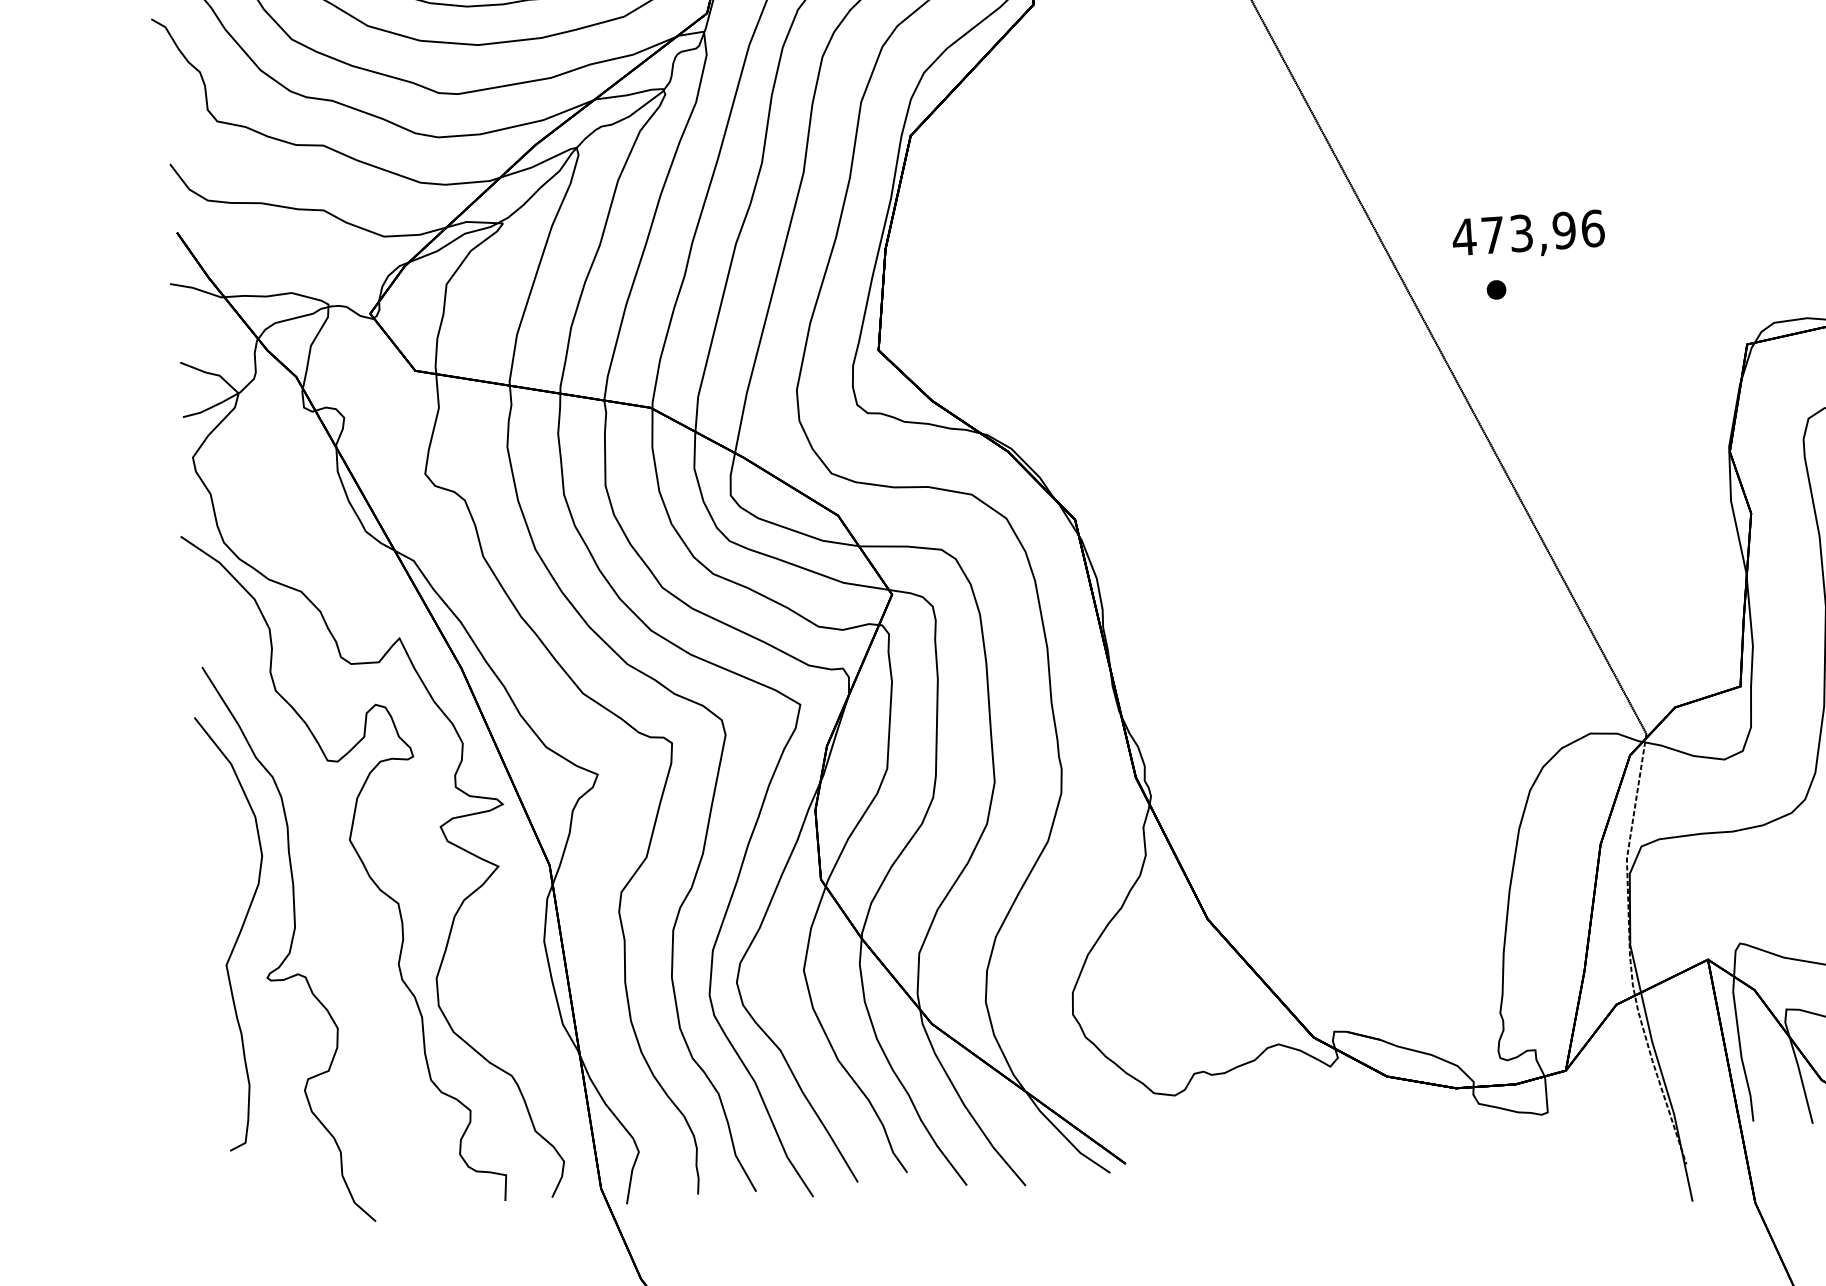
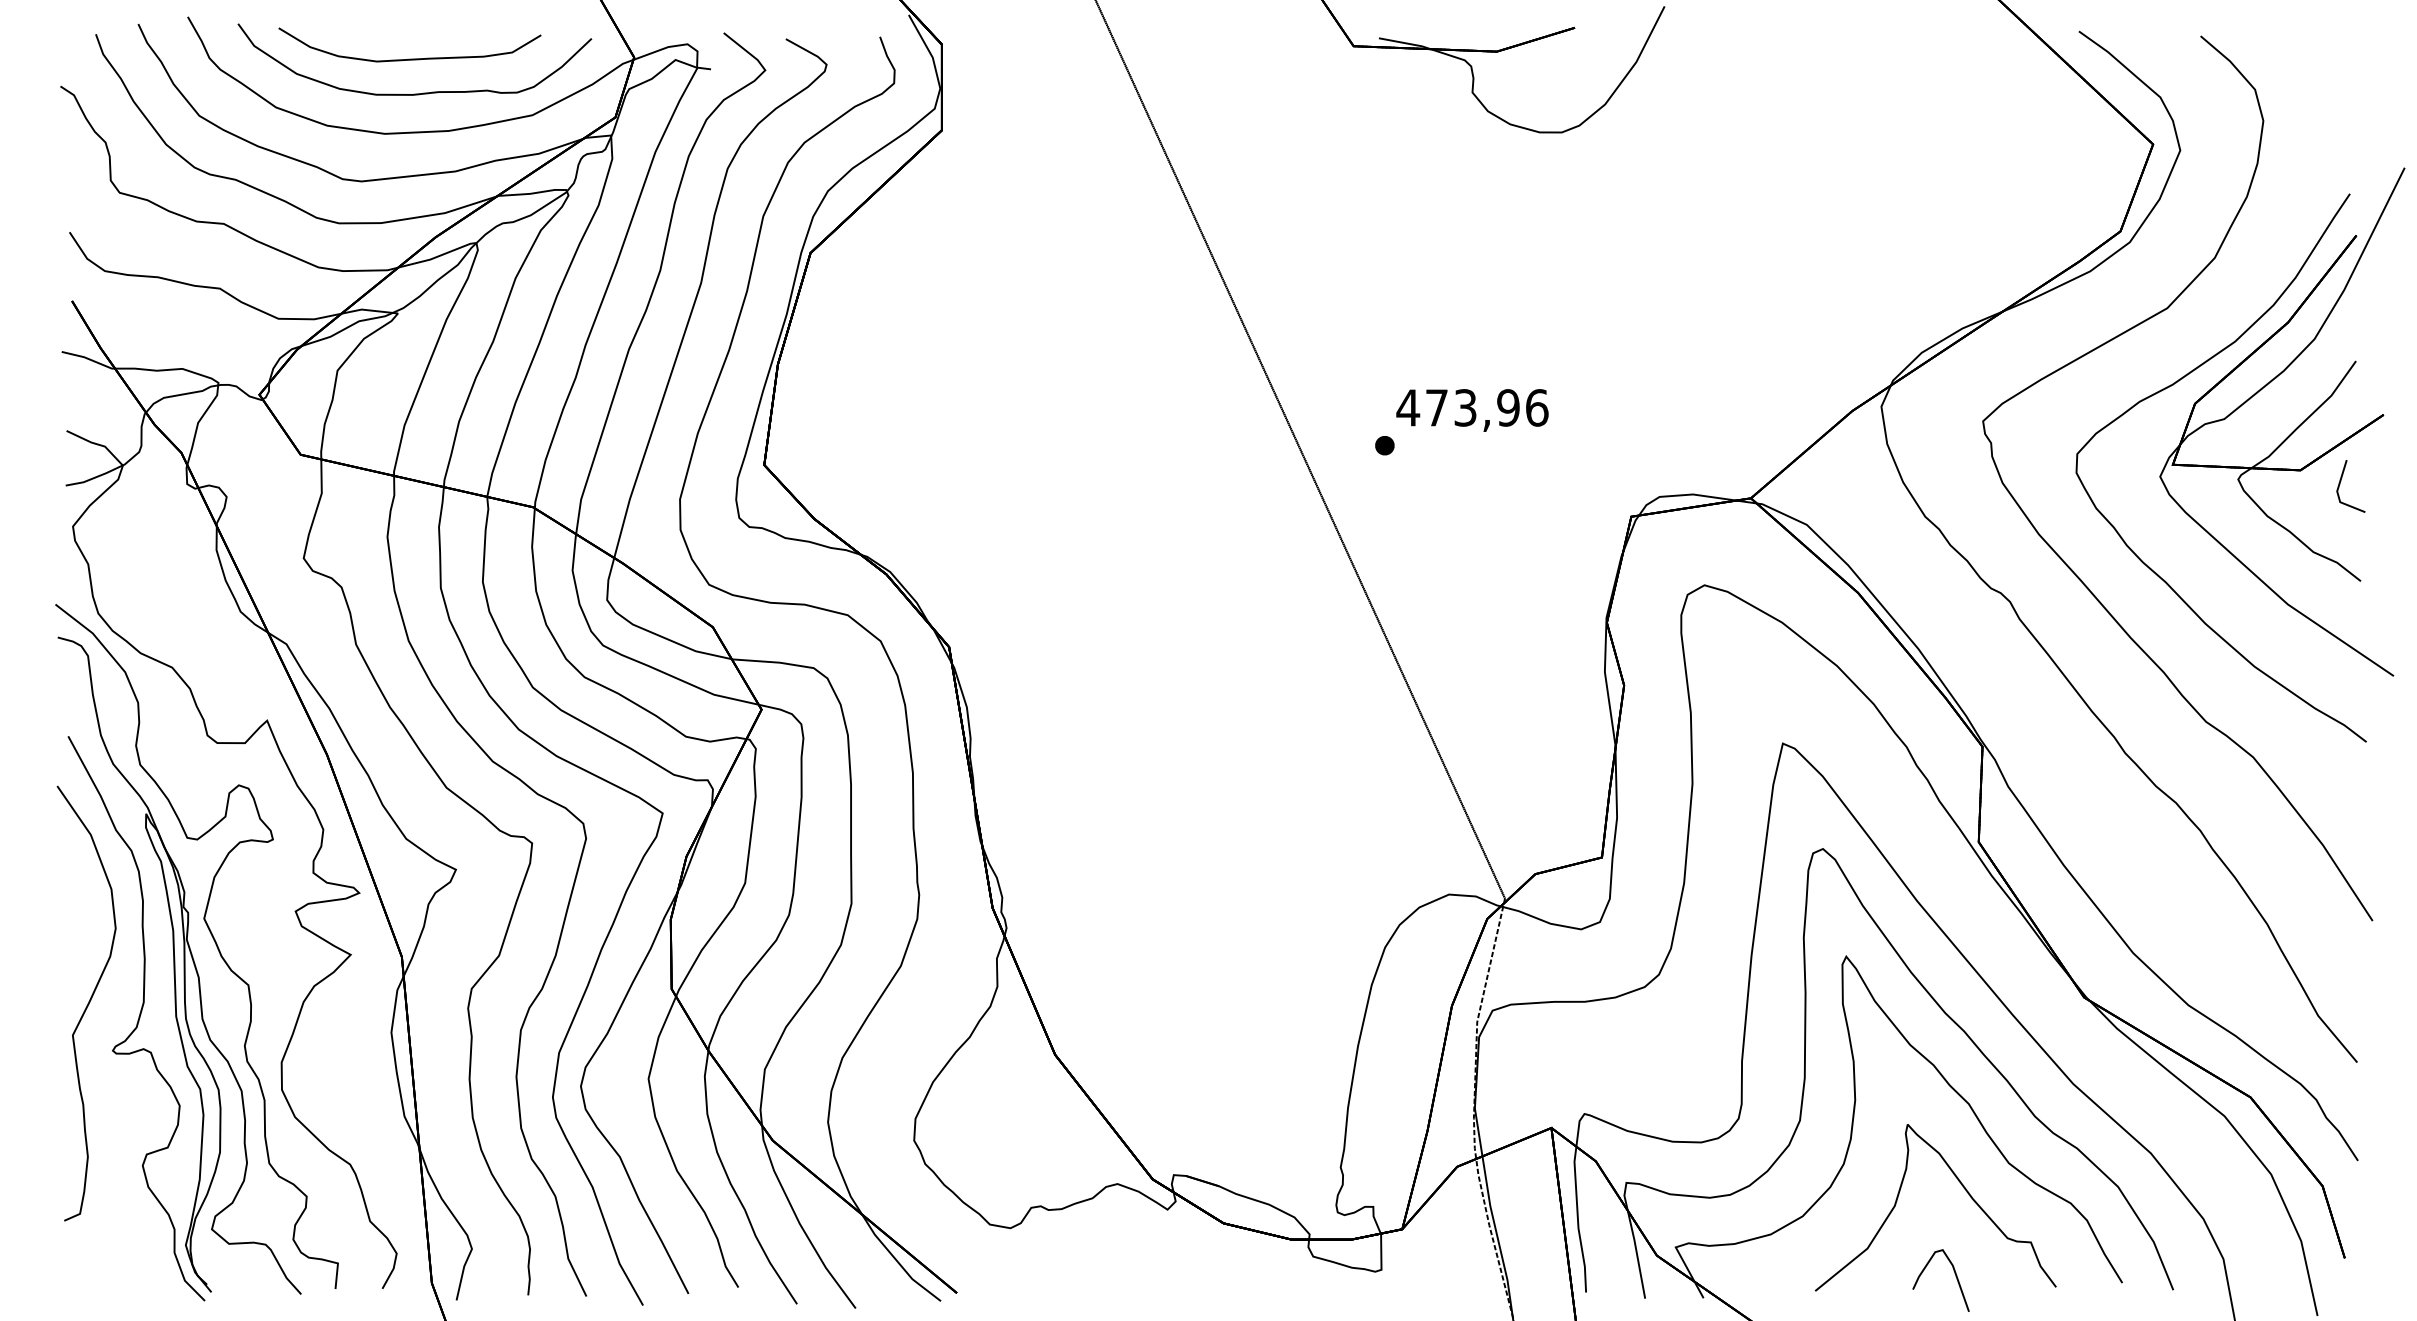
text: (1528, 235) -> (1472, 410), moved
part: (328, 888) -> (179, 965), added

